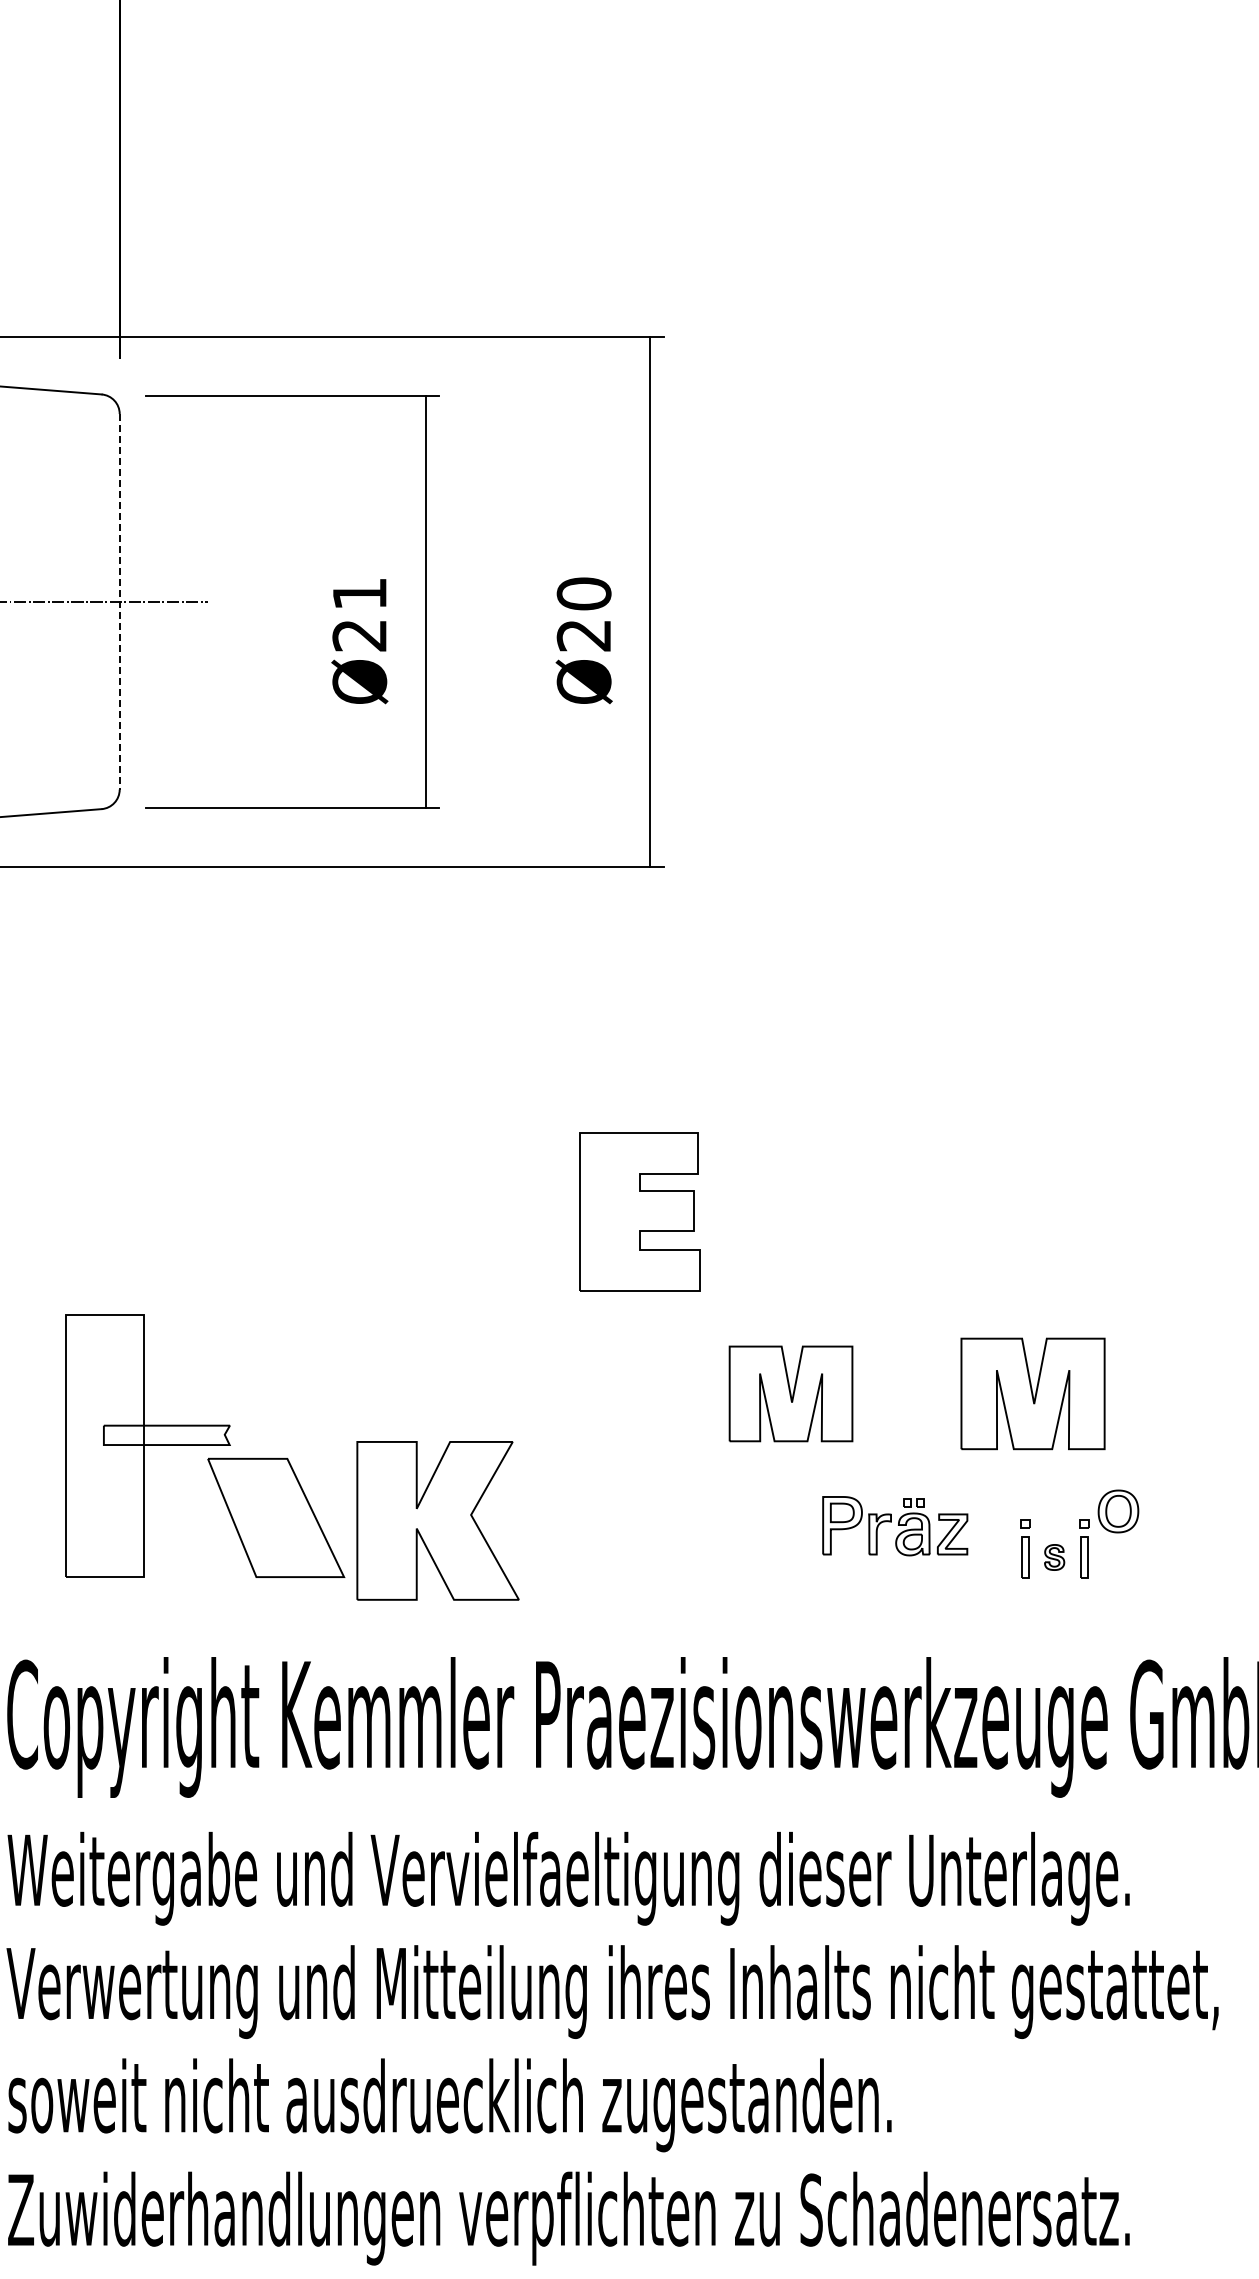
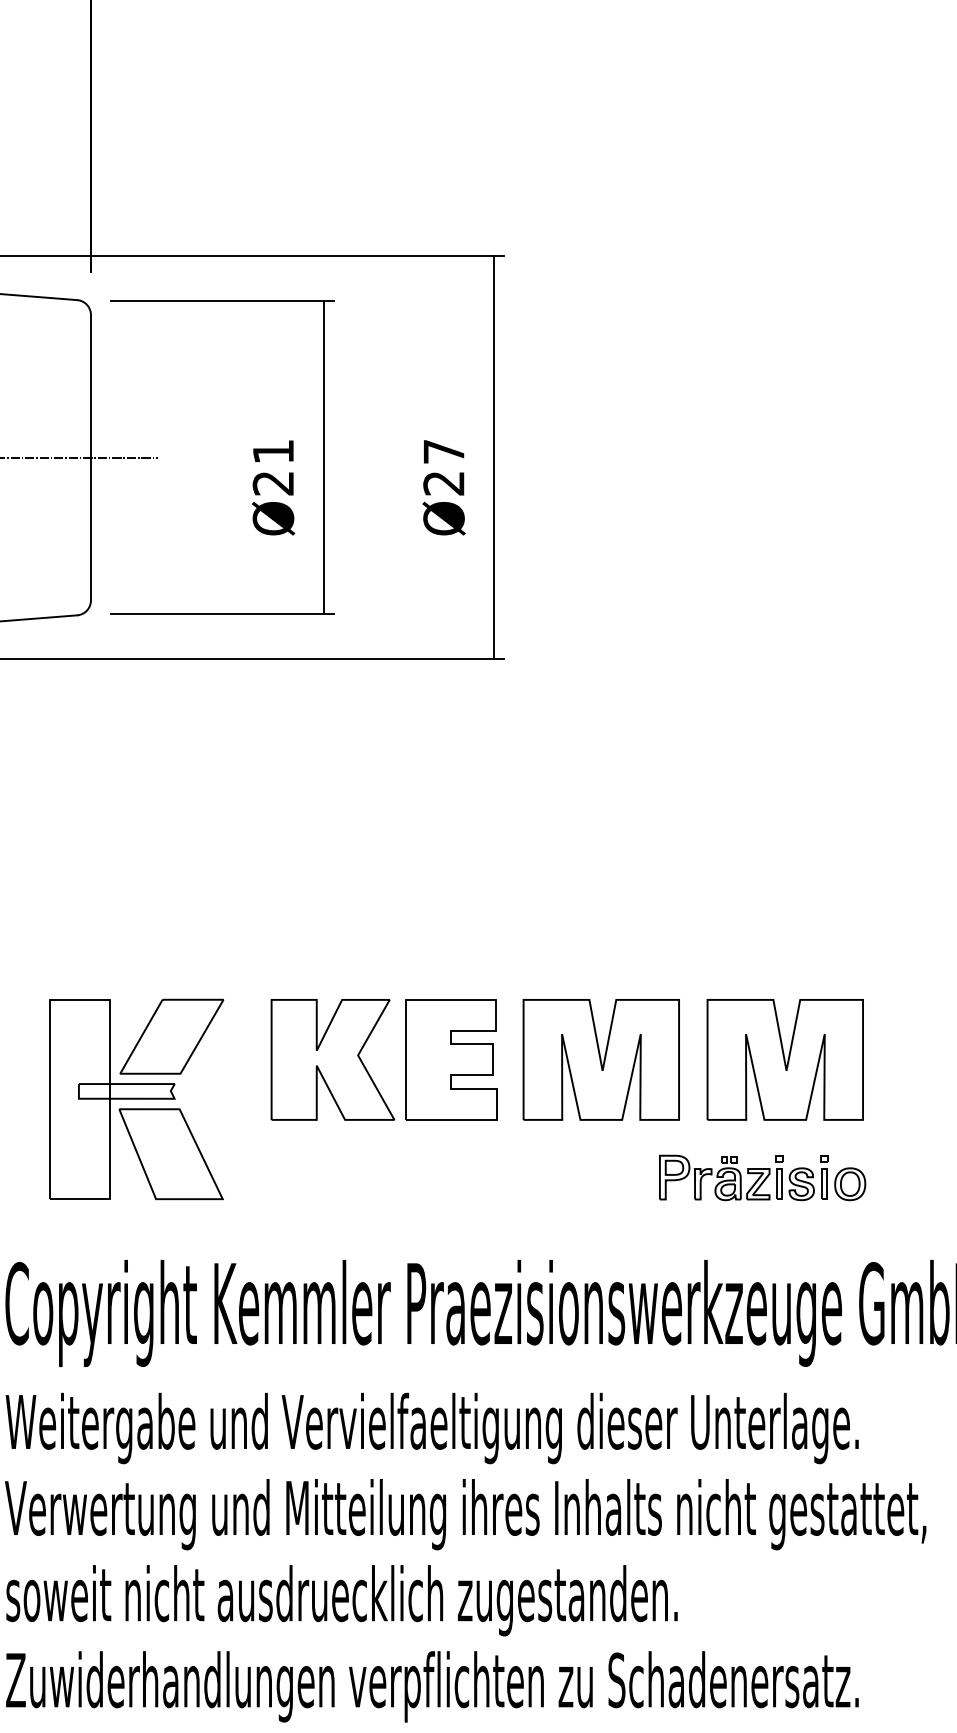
text: (583, 593) -> (443, 451), Ø20 -> Ø27
line: (119, 601) -> (90, 457), dashed -> solid
part: (639, 1211) -> (451, 1059), moved
part: (225, 1362) -> (171, 1036), added
part: (790, 1393) -> (600, 1059), size x1.67
part: (1032, 1393) -> (784, 1059), size x1.43
part: (1118, 1511) -> (850, 1184), moved
part: (276, 1517) -> (171, 1153), moved
part: (437, 1520) -> (332, 1059), moved
part: (895, 1526) -> (714, 1178), moved
part: (1054, 1557) -> (801, 1184), size x1.67

